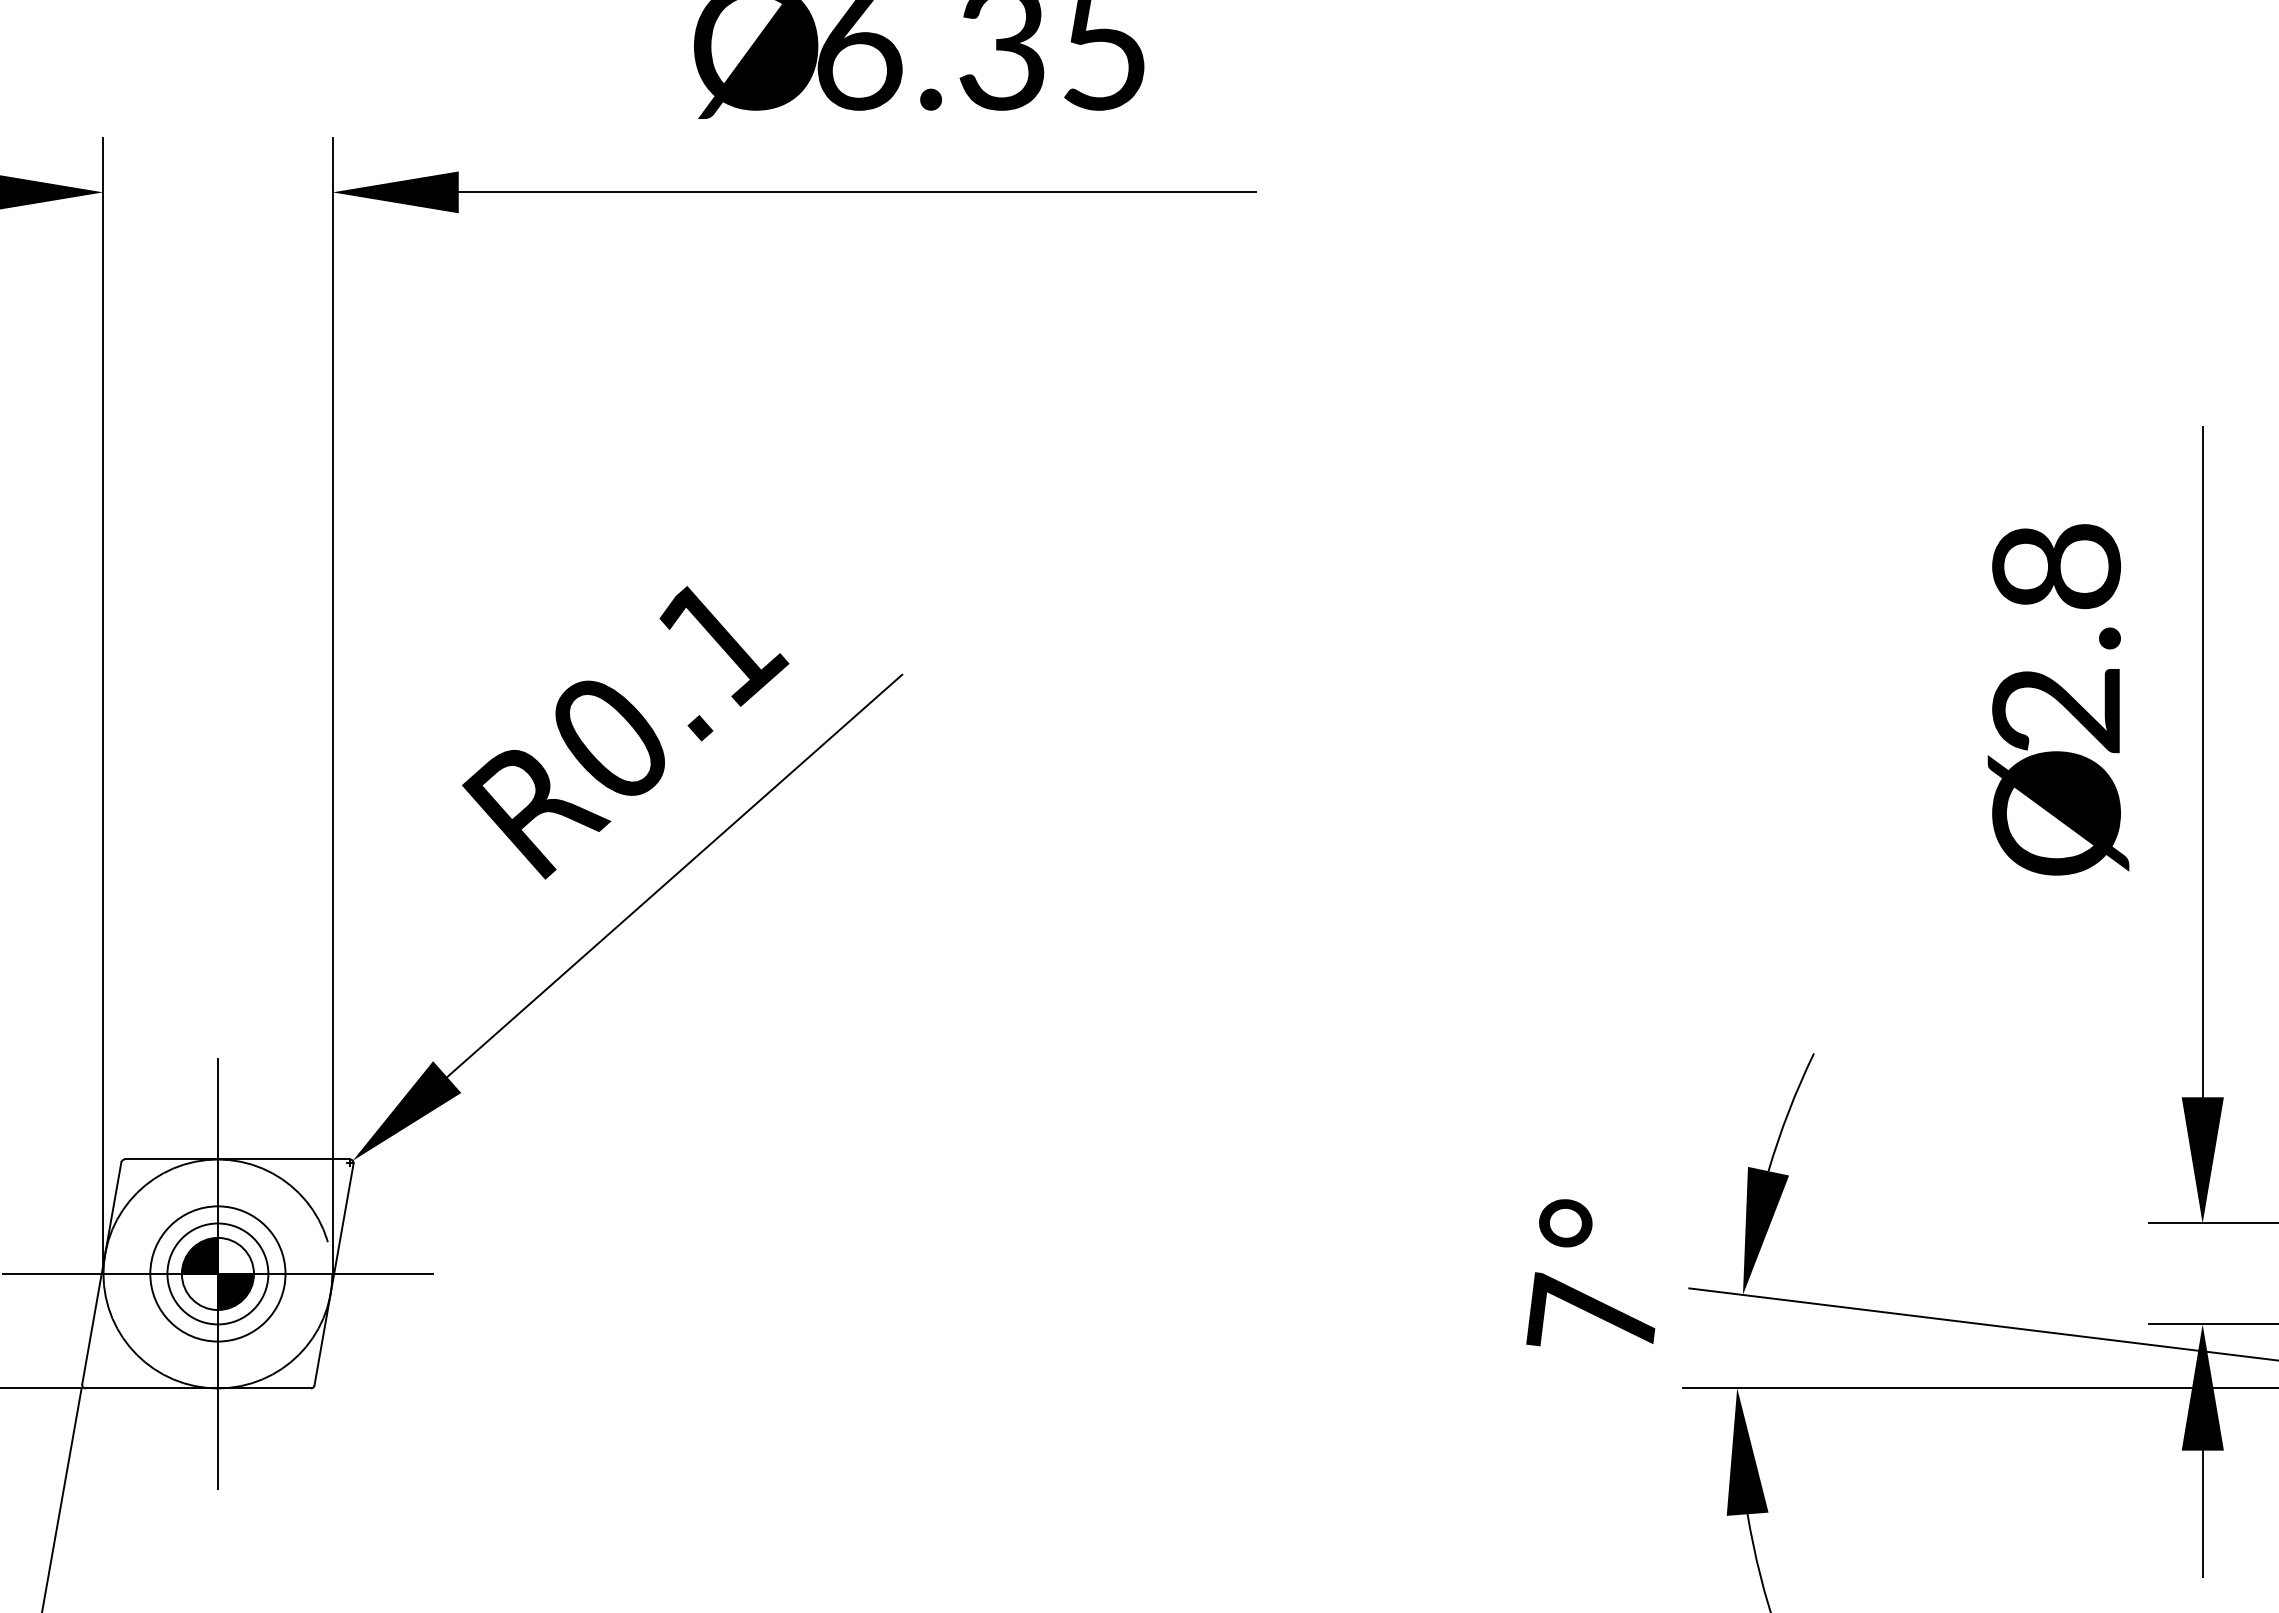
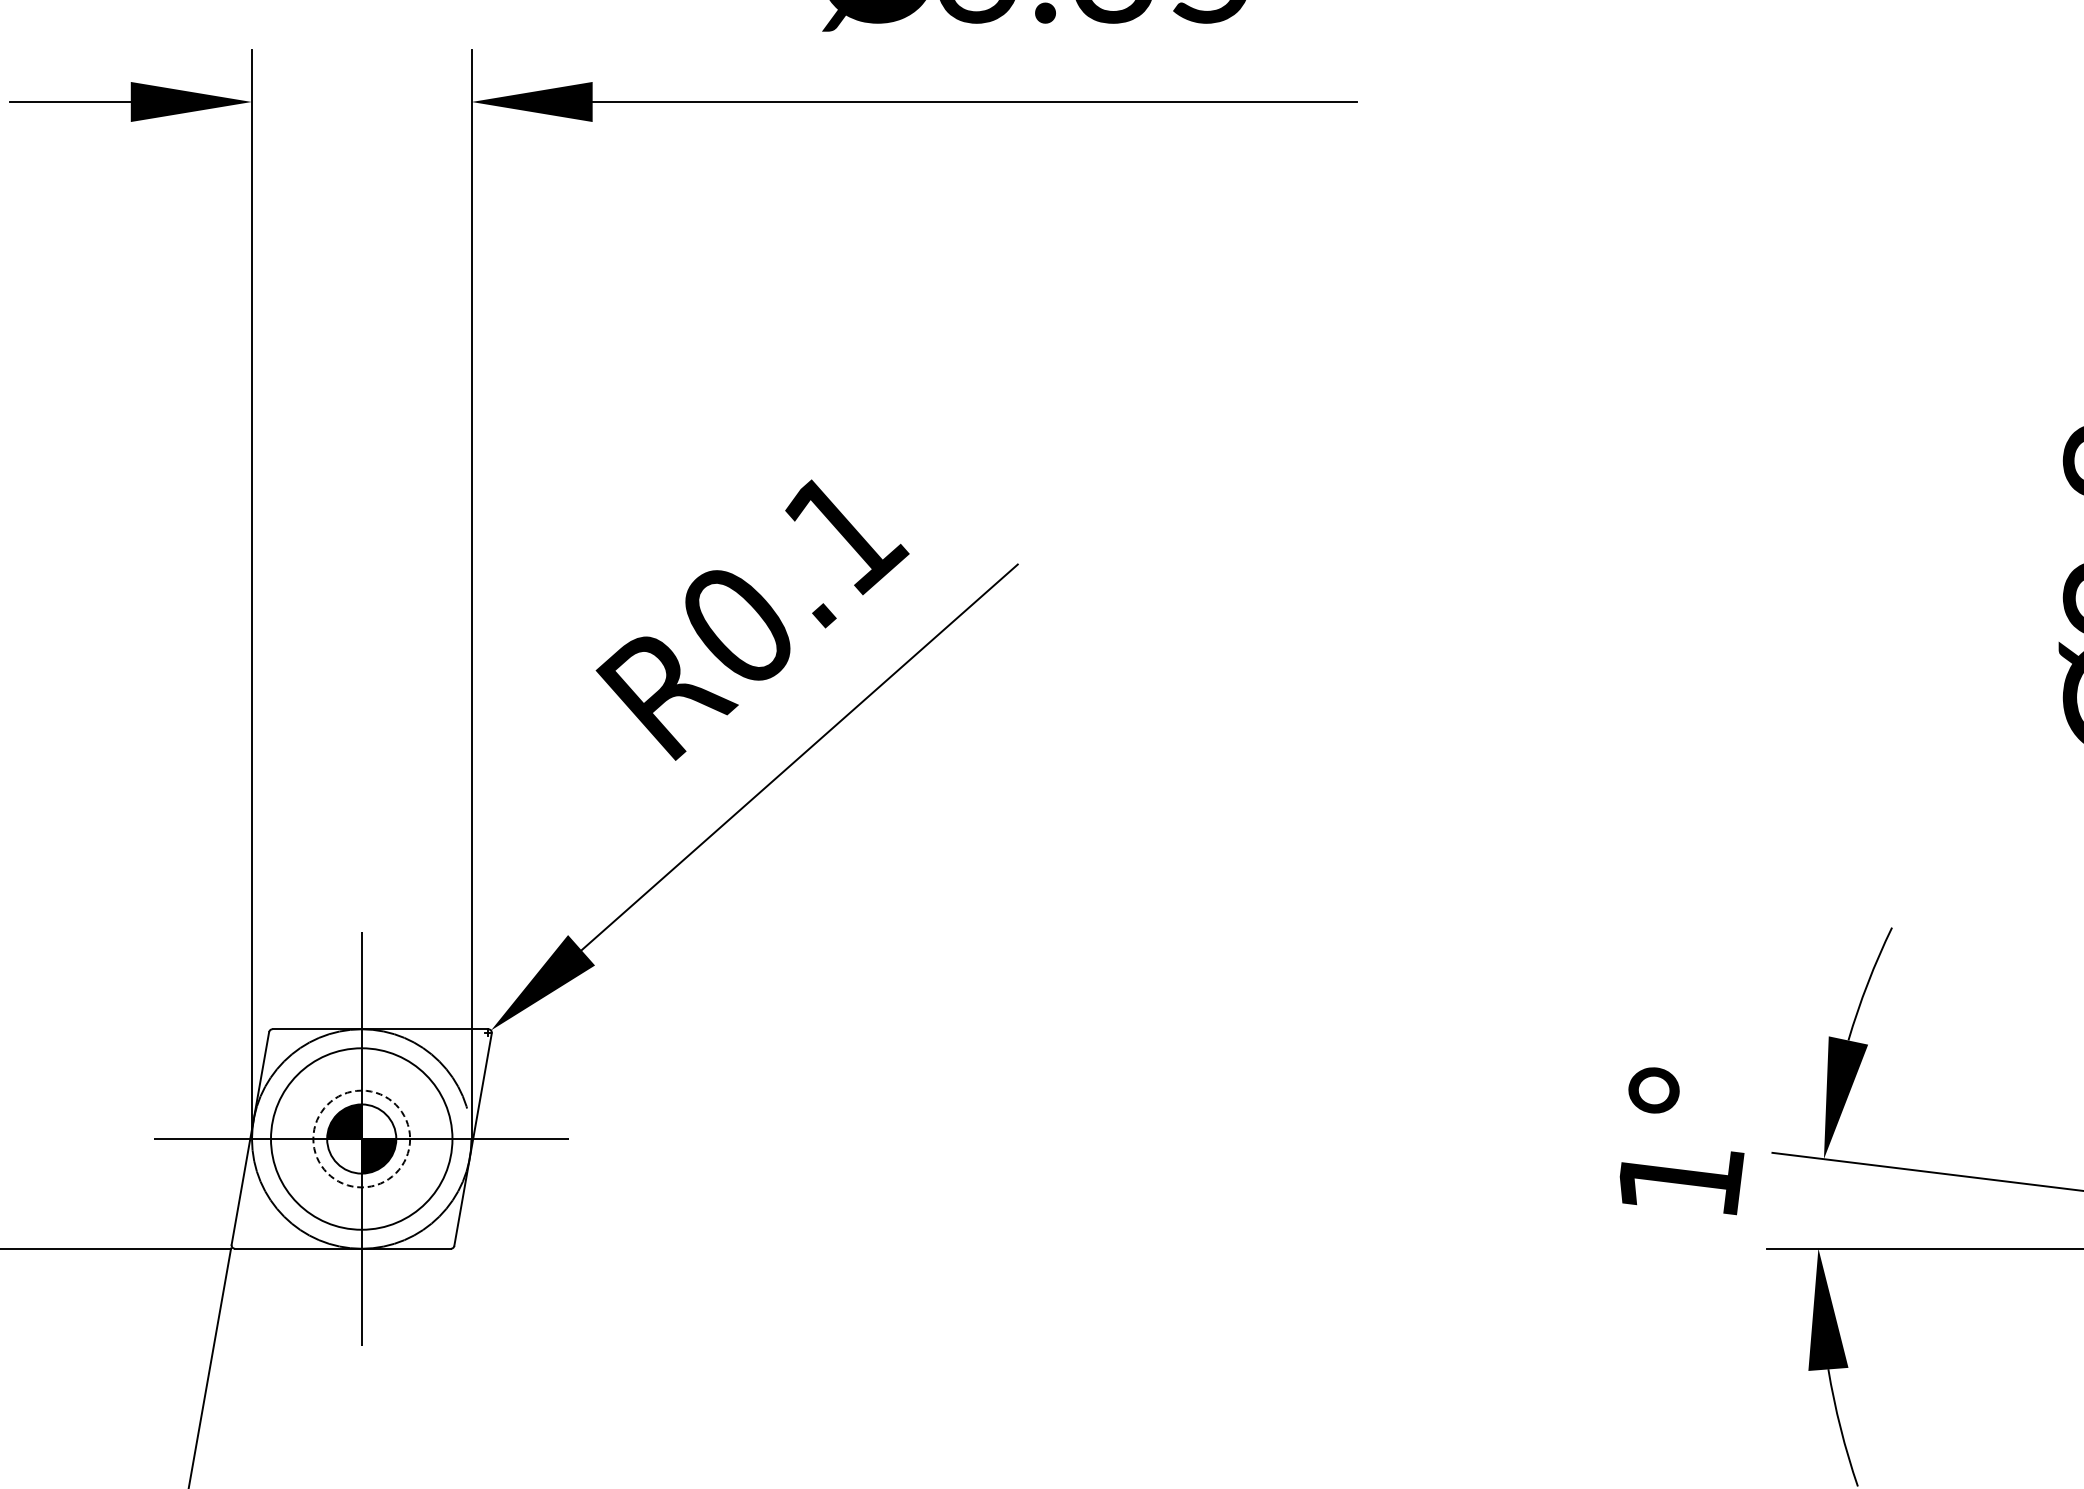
circle: (217, 1273) -> (361, 1138), size x1.4
circle: (217, 1273) -> (361, 1138), solid -> dashed
text: (1592, 1312) -> (1679, 1175), 7° -> 1°

